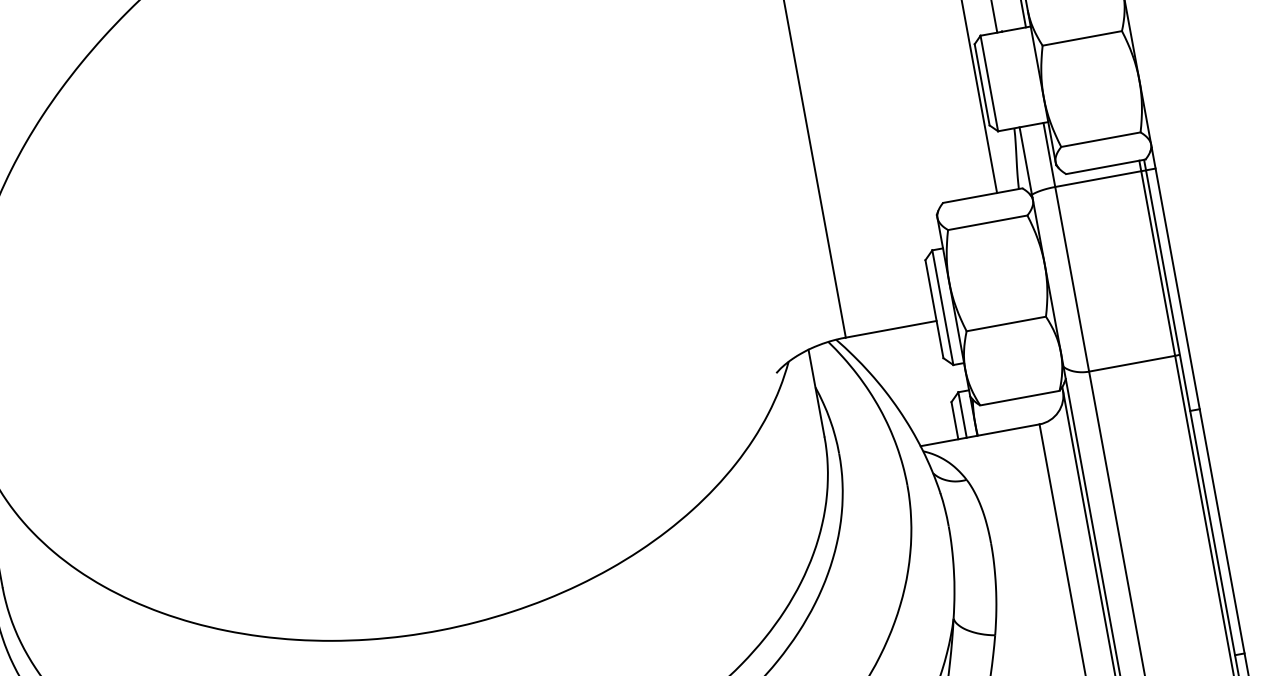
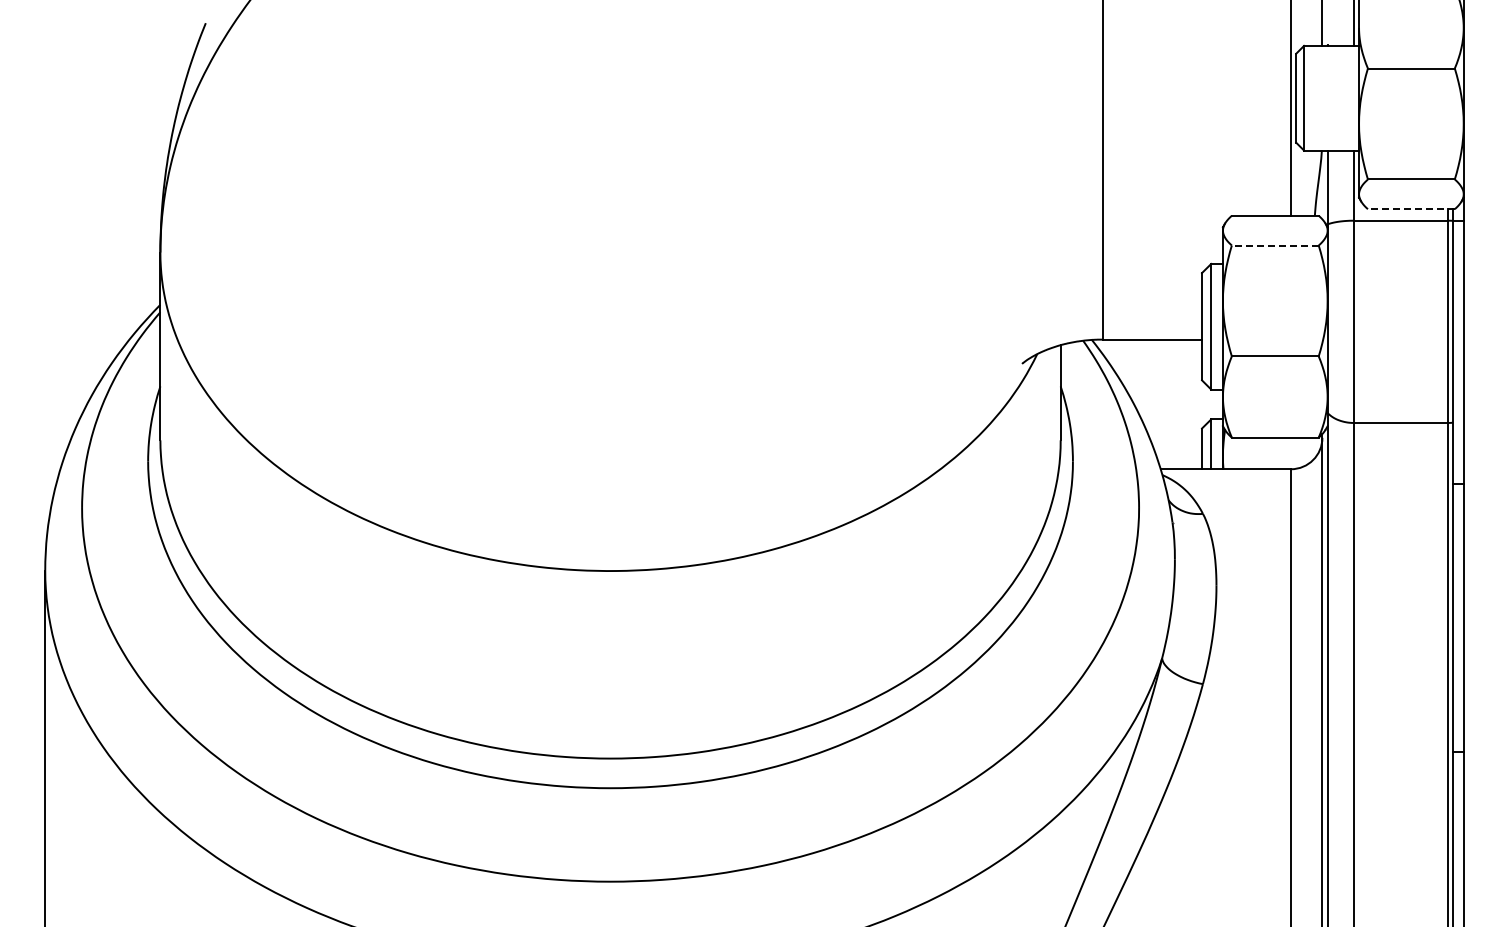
line: (1105, 167) -> (1410, 209), solid -> dashed
line: (987, 222) -> (1274, 245), solid -> dashed

